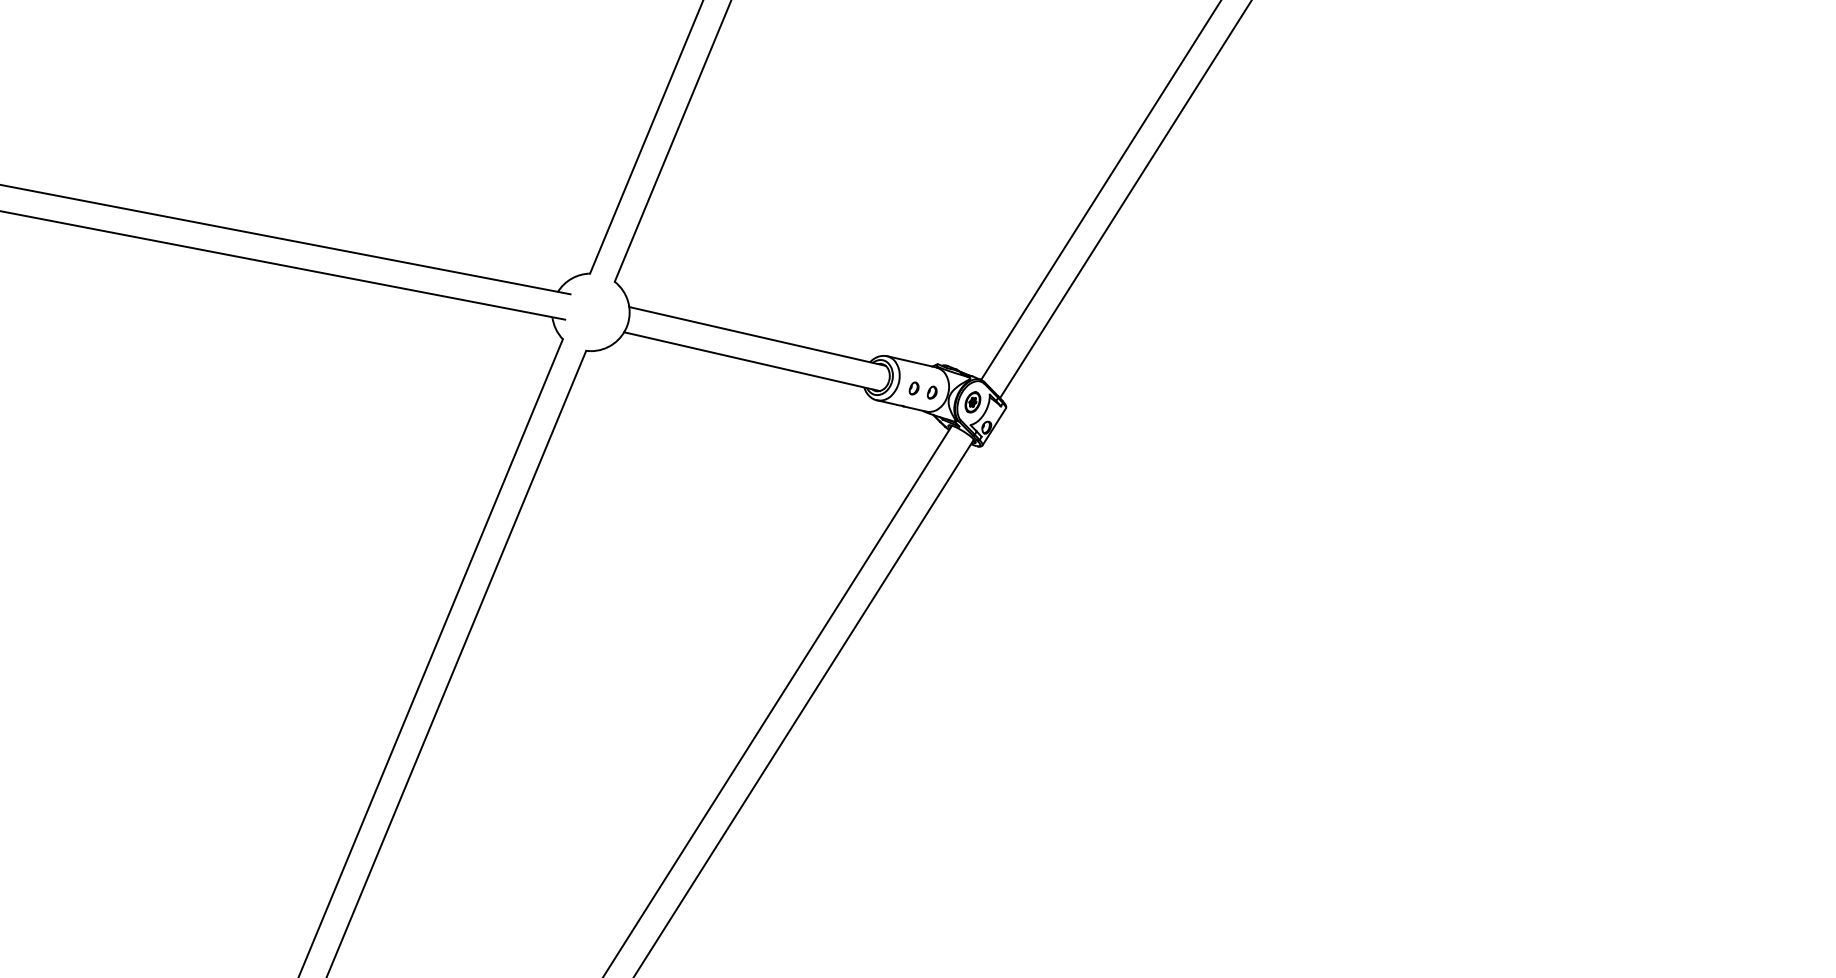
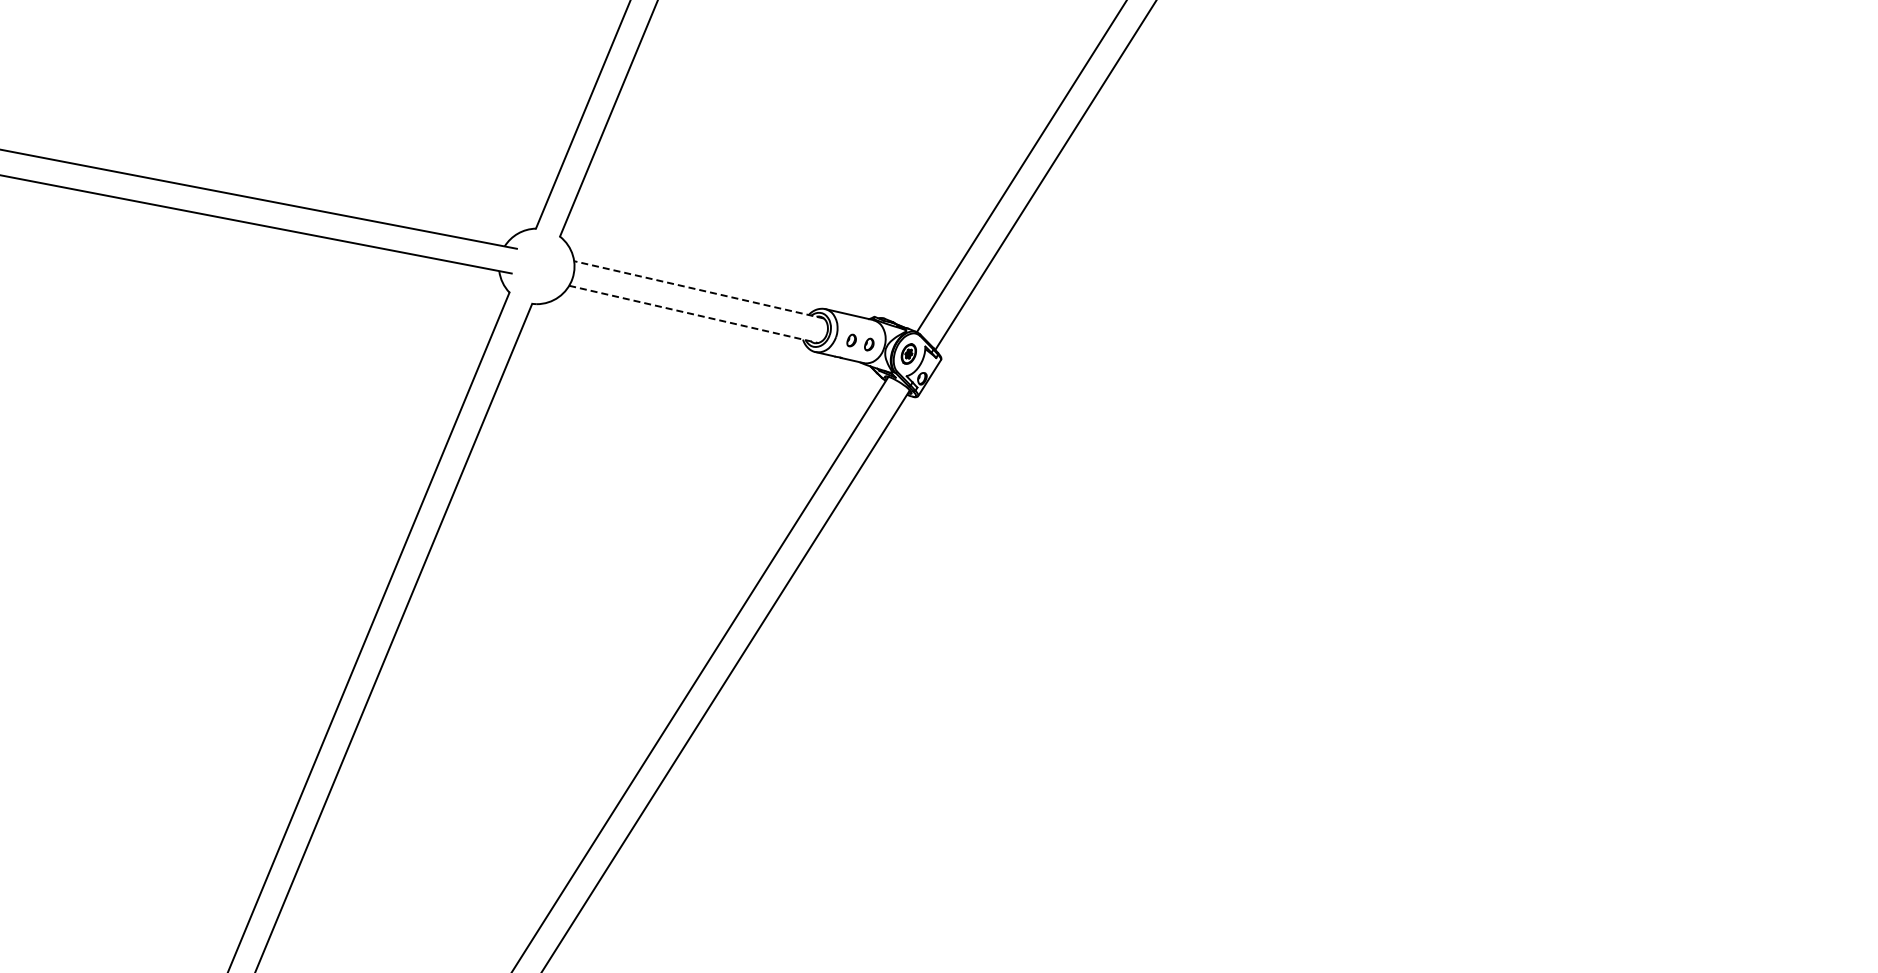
line: (756, 336) -> (698, 289), solid -> dashed
line: (751, 361) -> (693, 314), solid -> dashed

